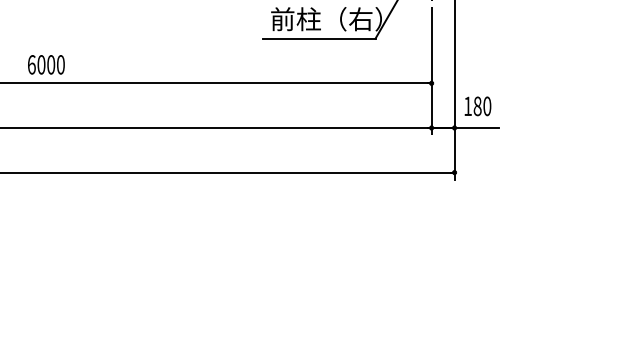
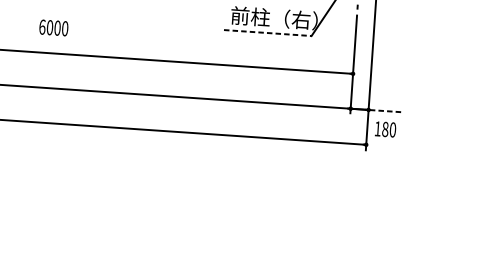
line: (319, 38) -> (267, 32), solid -> dashed
text: (46, 64) -> (53, 27), moved
text: (477, 106) -> (385, 129), moved
line: (477, 127) -> (386, 110), solid -> dashed

